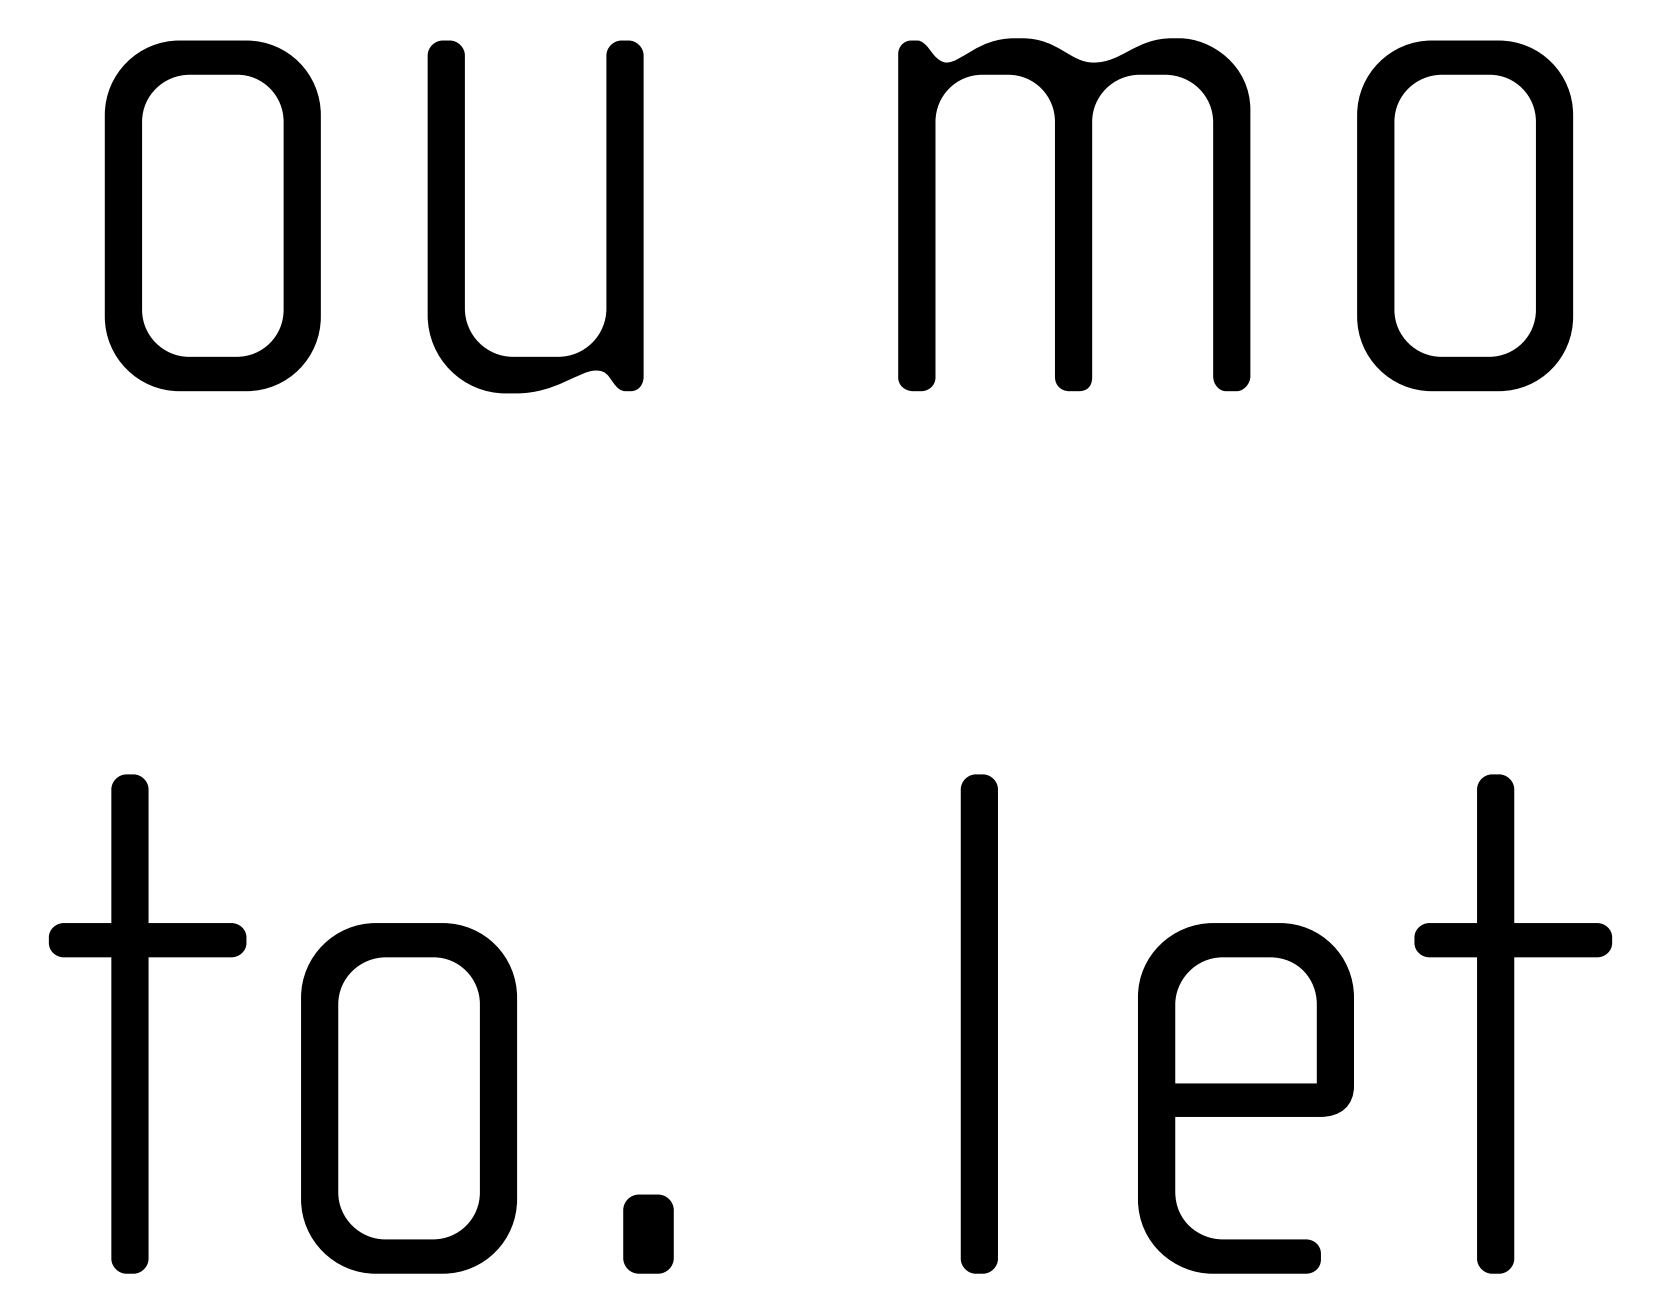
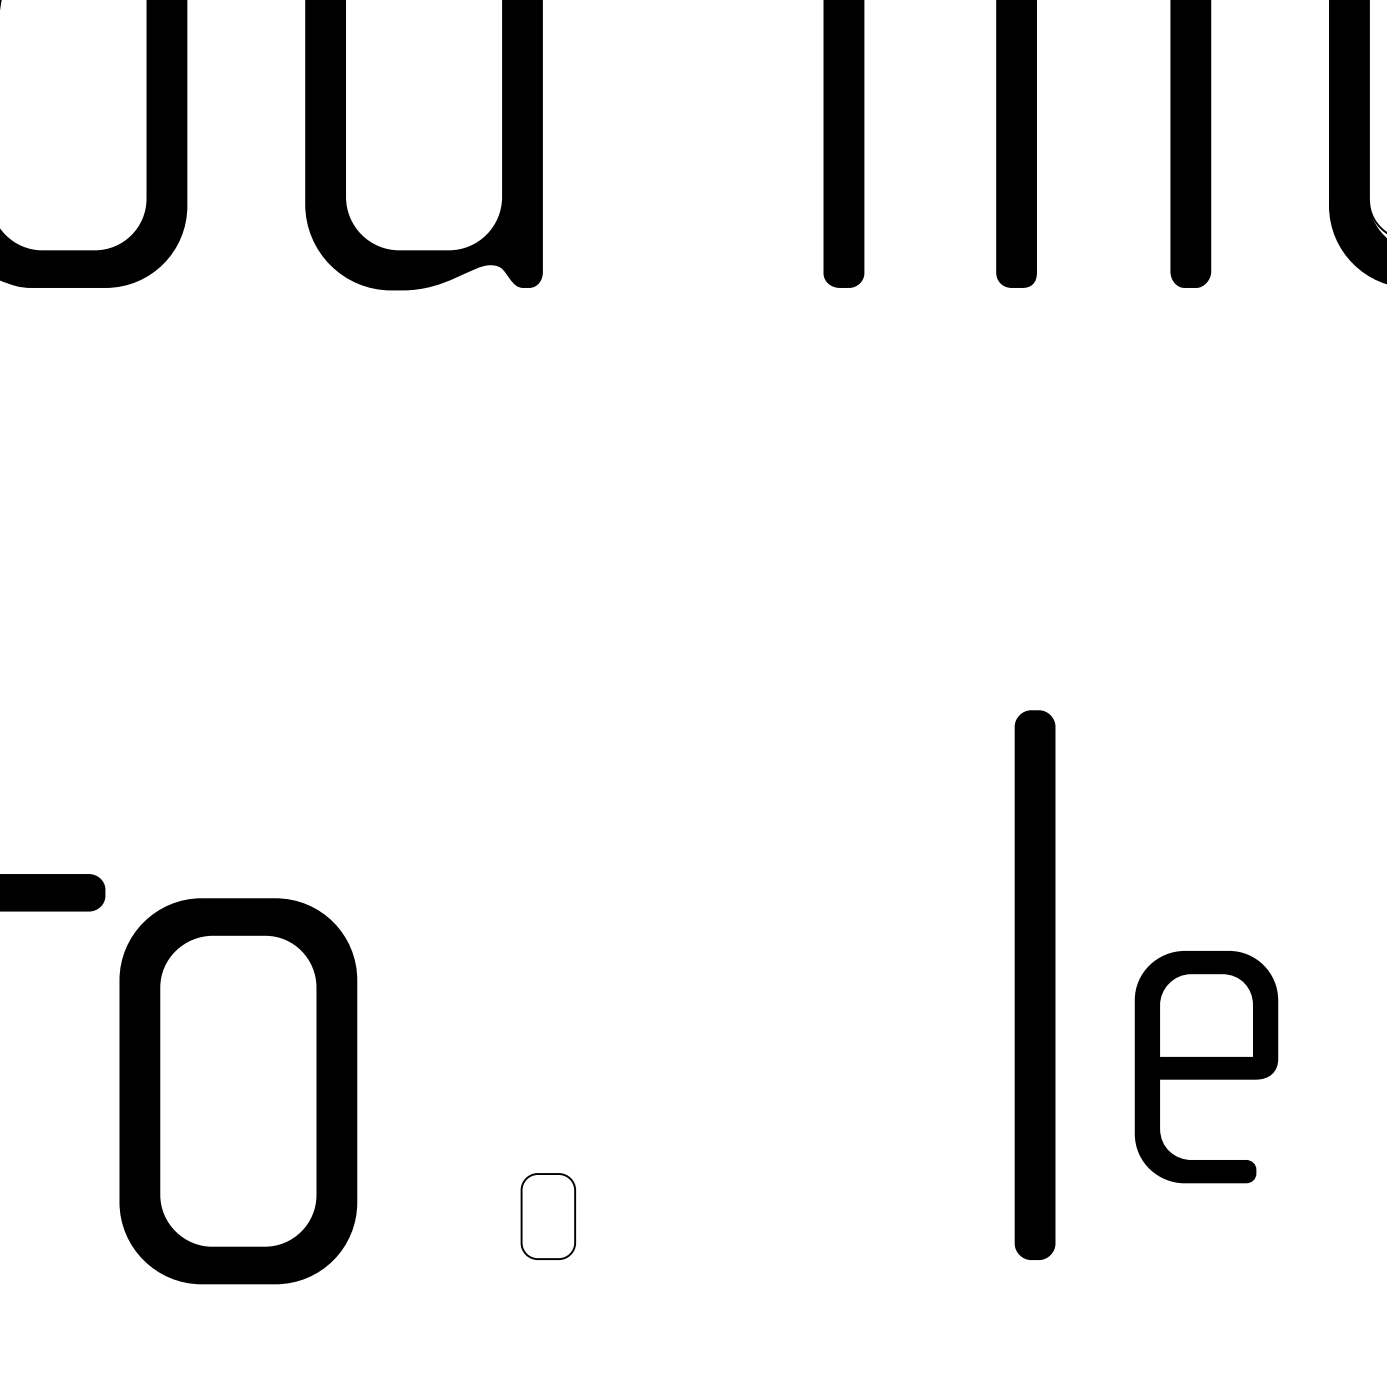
part: (978, 1023) -> (1034, 984), moved
part: (408, 1098) -> (237, 1091), moved
part: (1245, 1098) -> (1205, 1067), size x0.6
fill: (648, 1233) -> (548, 1215), removed

